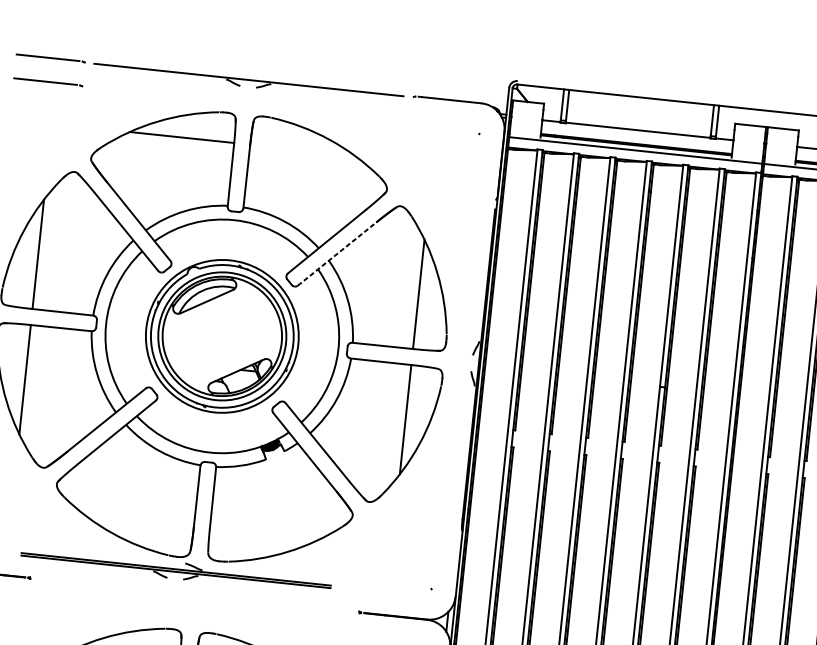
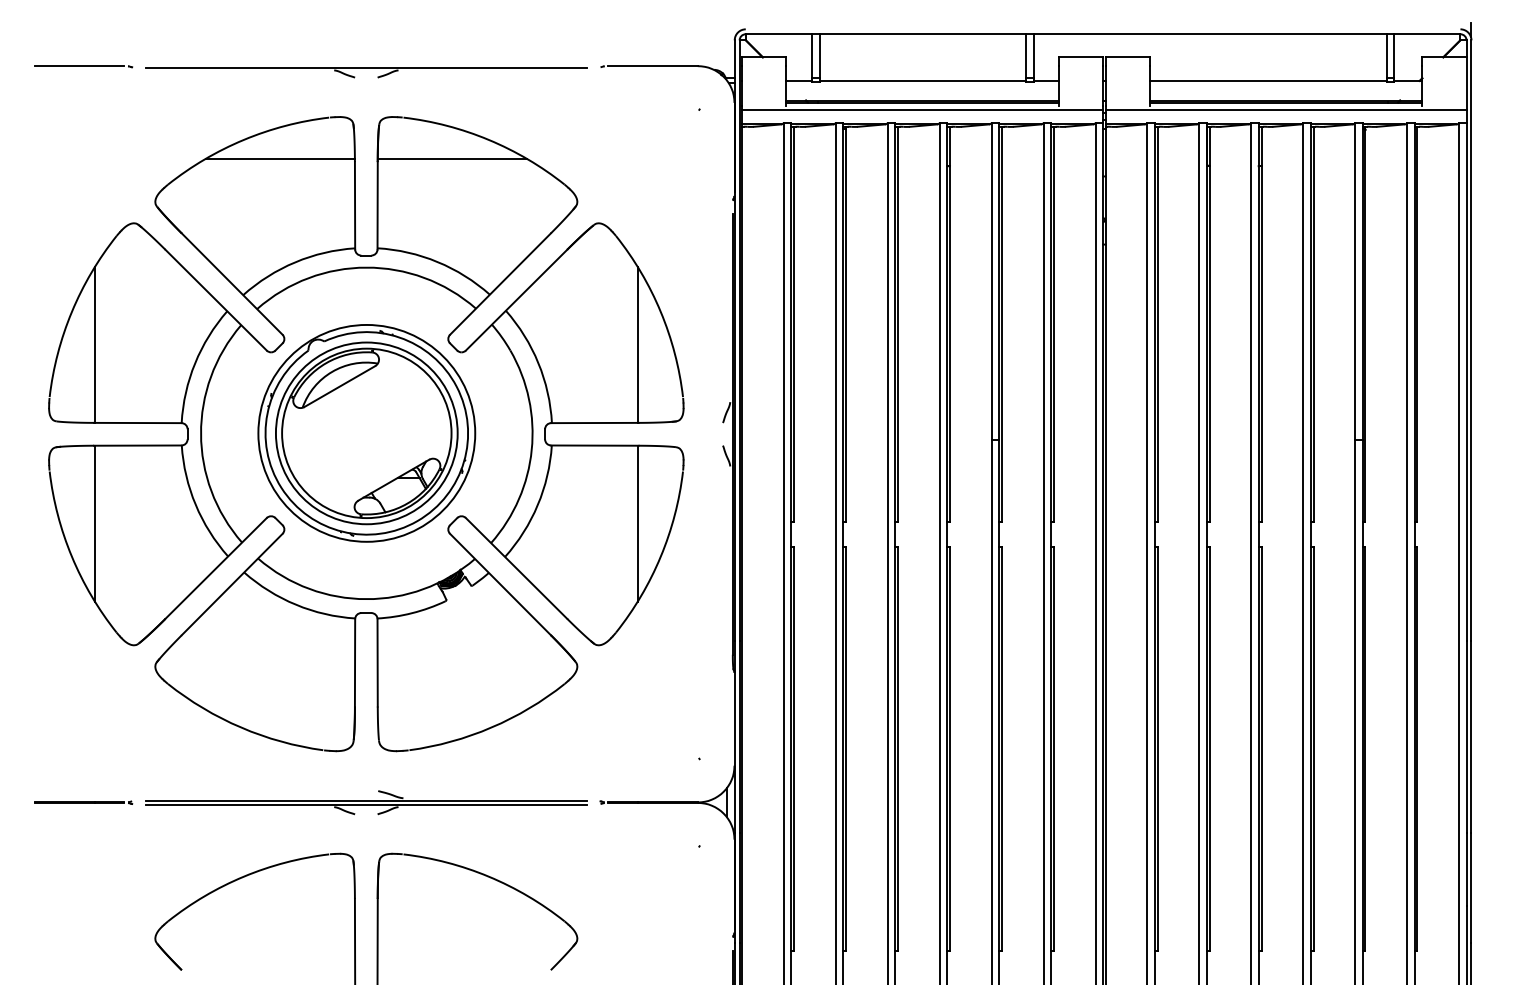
part: (48, 82) -> (83, 100), removed
line: (301, 149) -> (451, 158), added
line: (337, 253) -> (516, 299), dashed -> solid
part: (176, 570) -> (366, 802), moved

